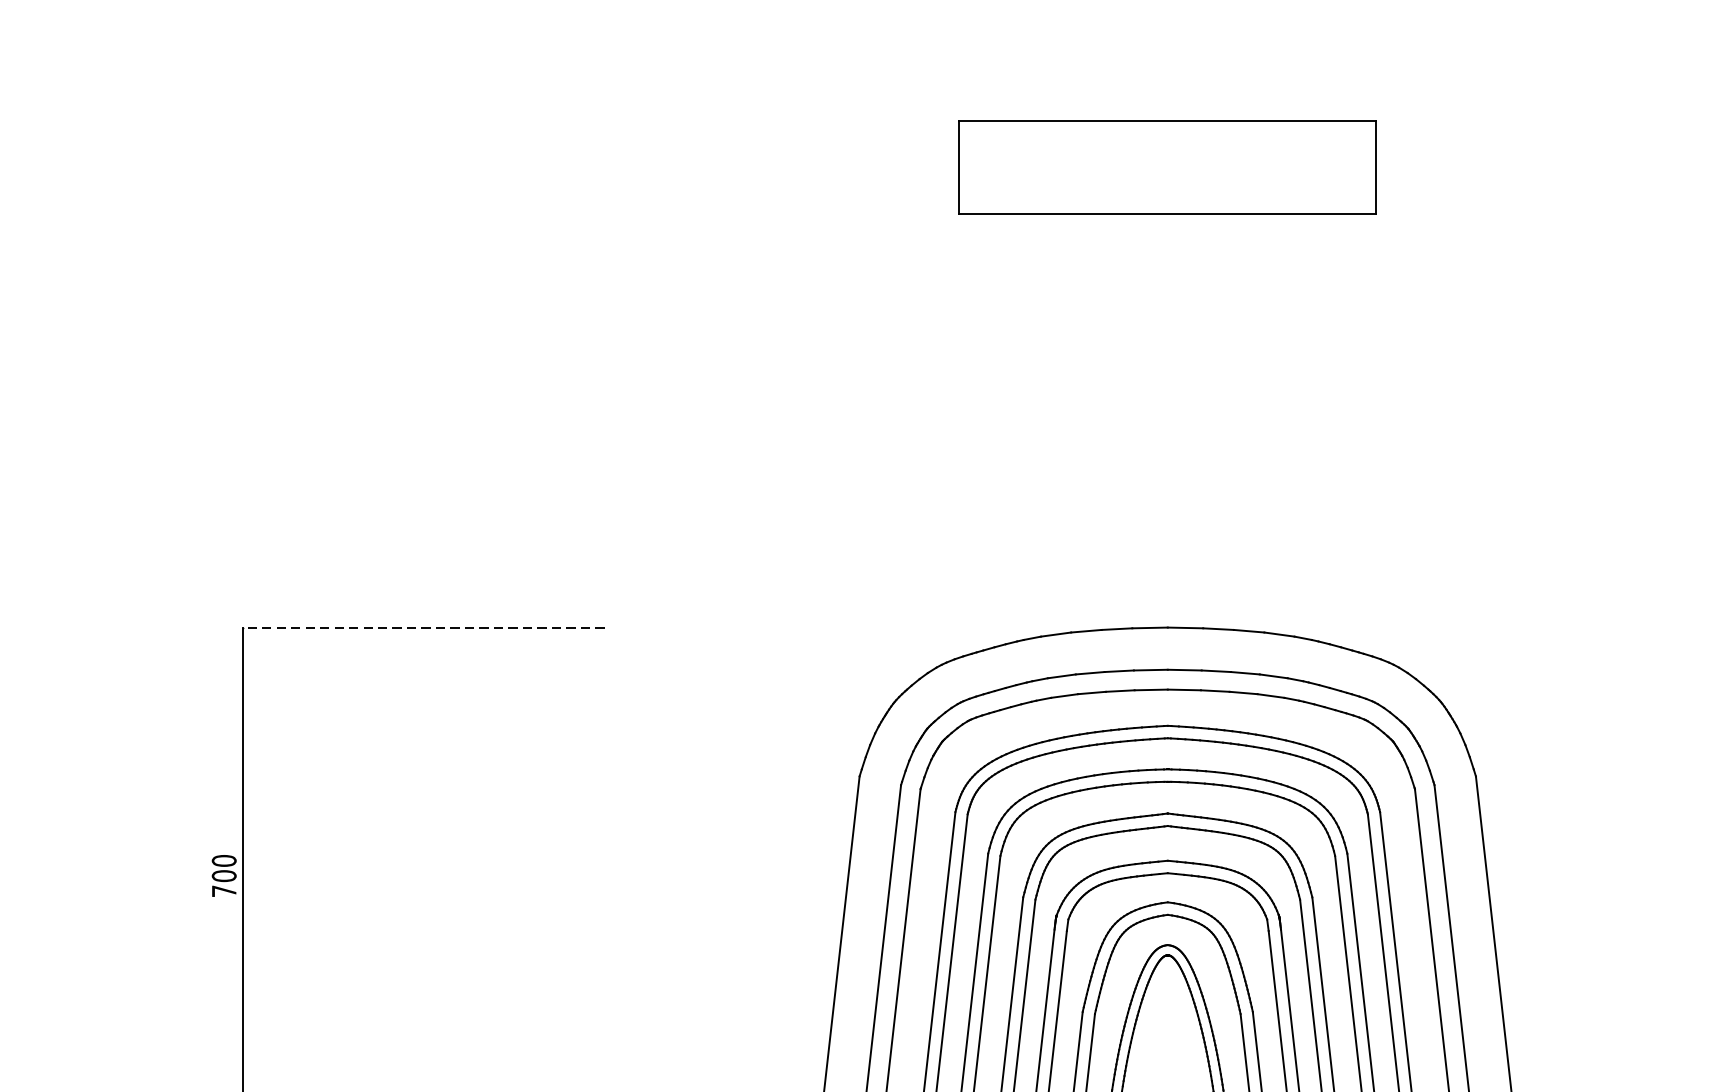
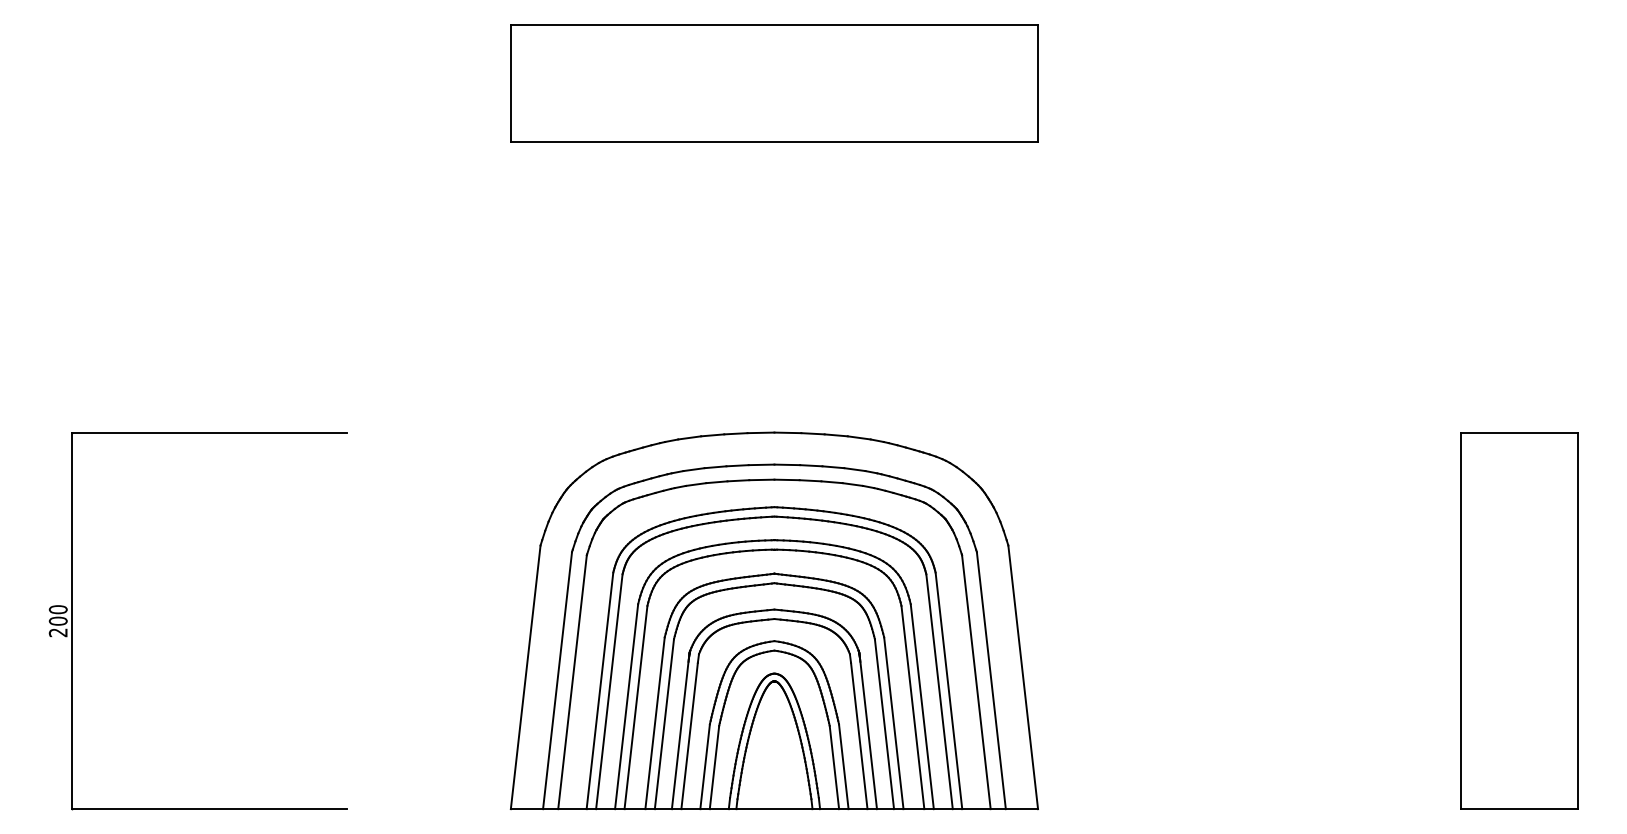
part: (1167, 167) -> (774, 83), size x1.67
line: (423, 627) -> (209, 432), dashed -> solid
text: (223, 890) -> (57, 632), 700 -> 200

